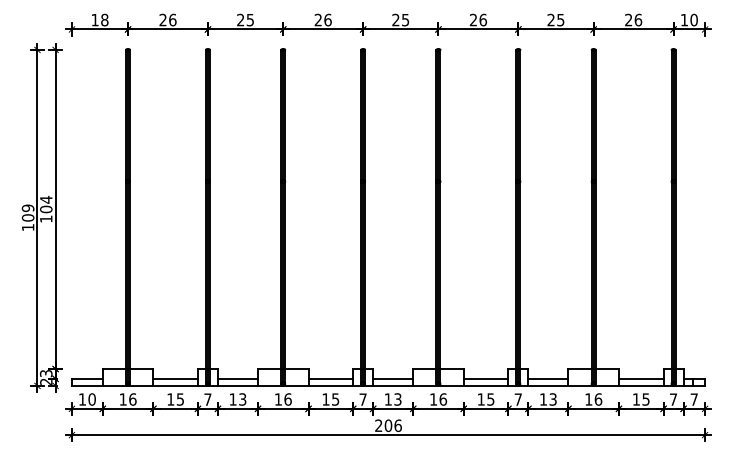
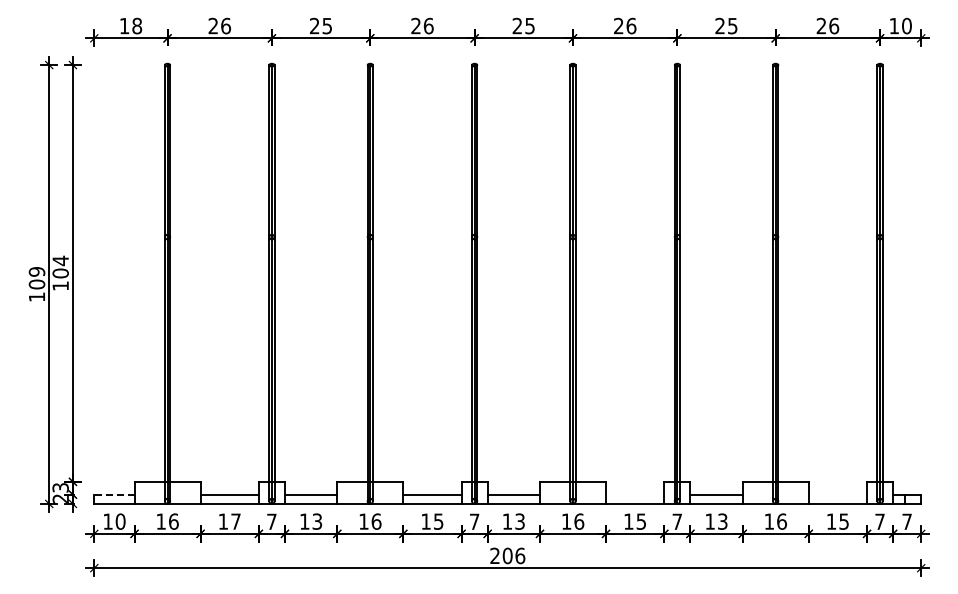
line: (86, 378) -> (113, 494), solid -> dashed
line: (486, 378) -> (635, 494), removed
line: (640, 378) -> (837, 494), removed
text: (180, 399) -> (235, 521), 15 -> 17

